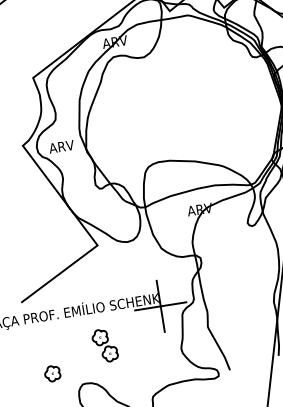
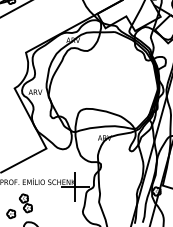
part: (104, 346) -> (25, 203), moved

